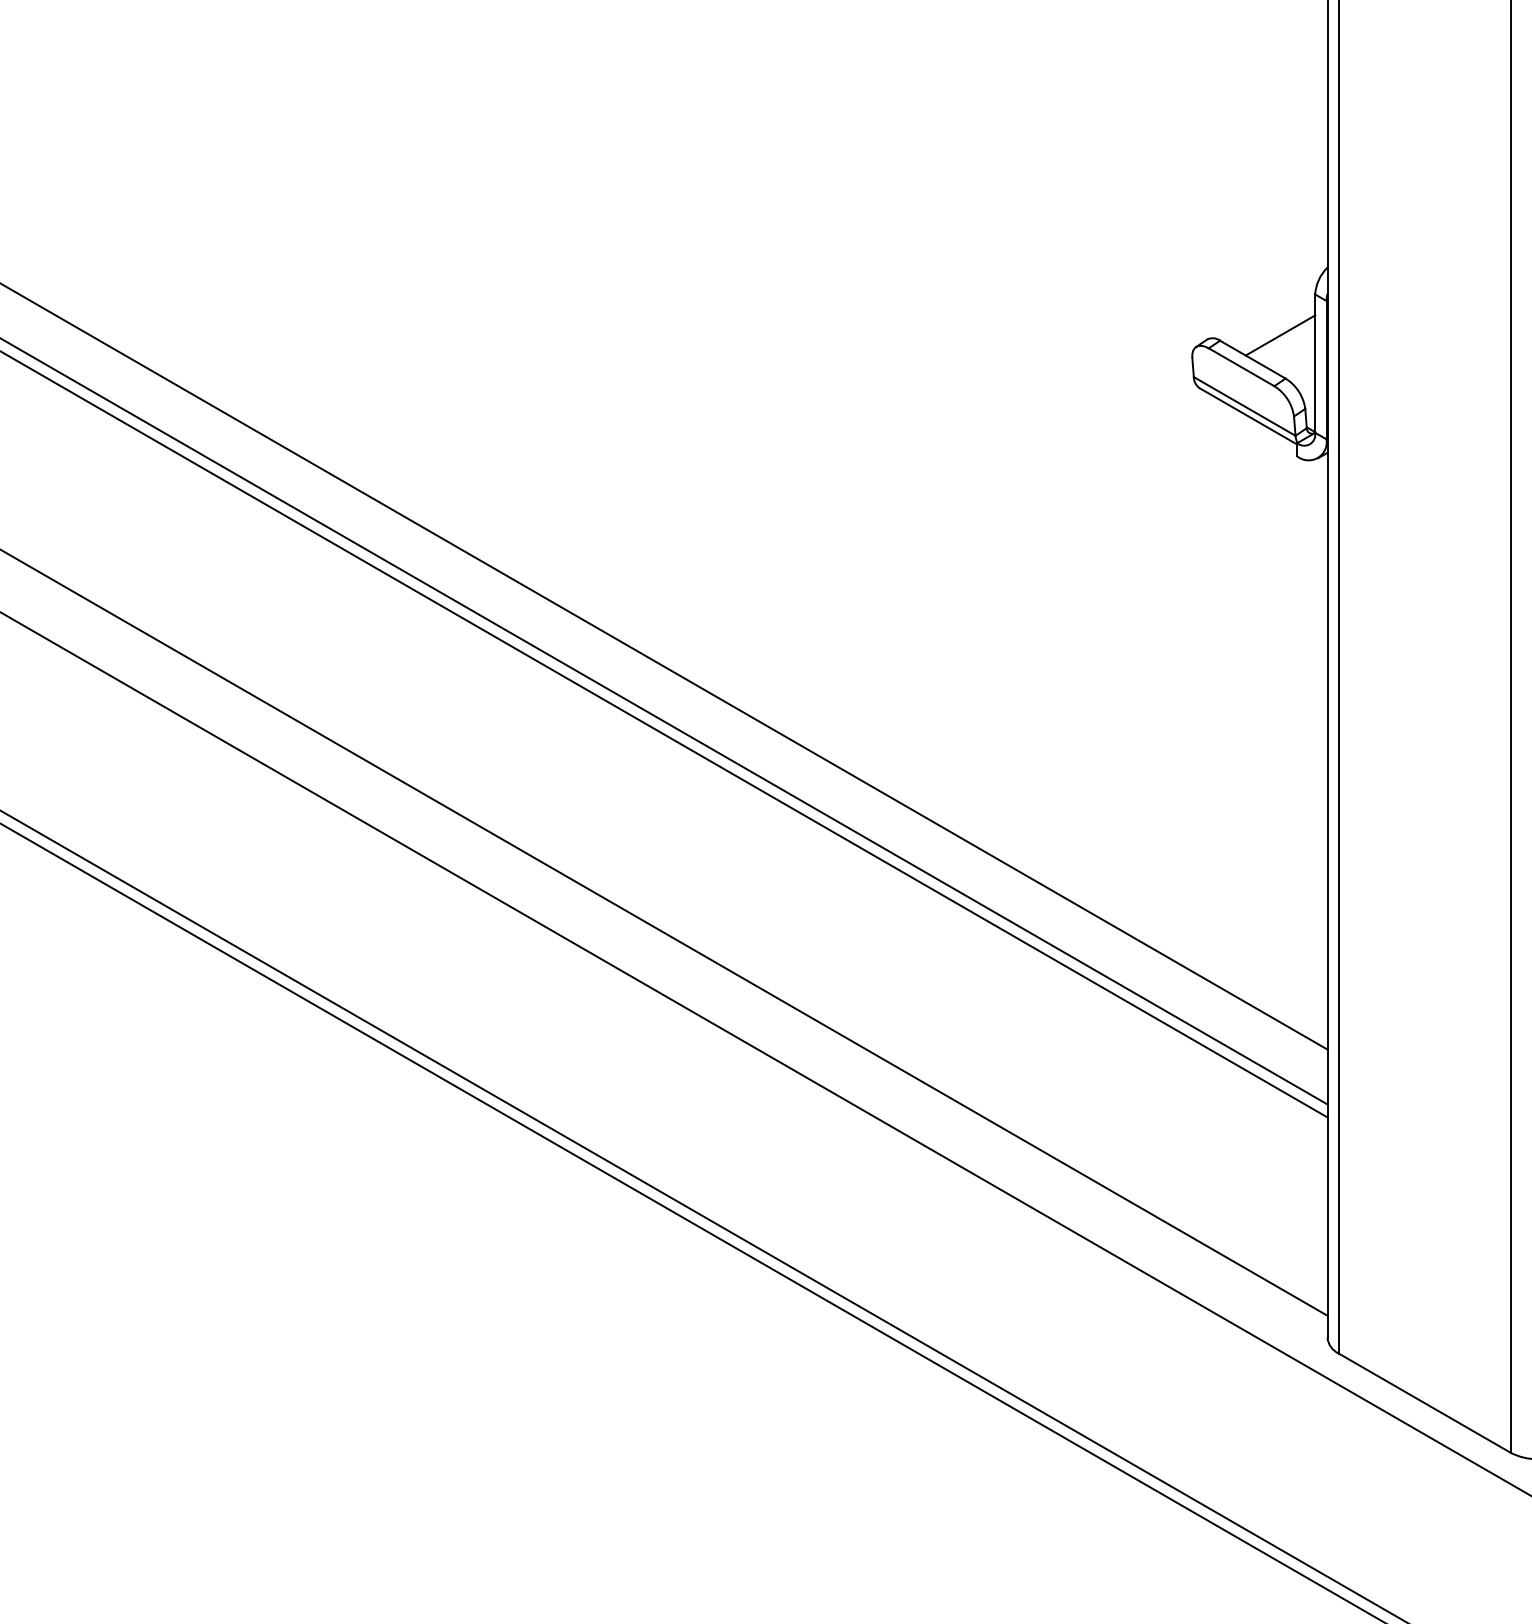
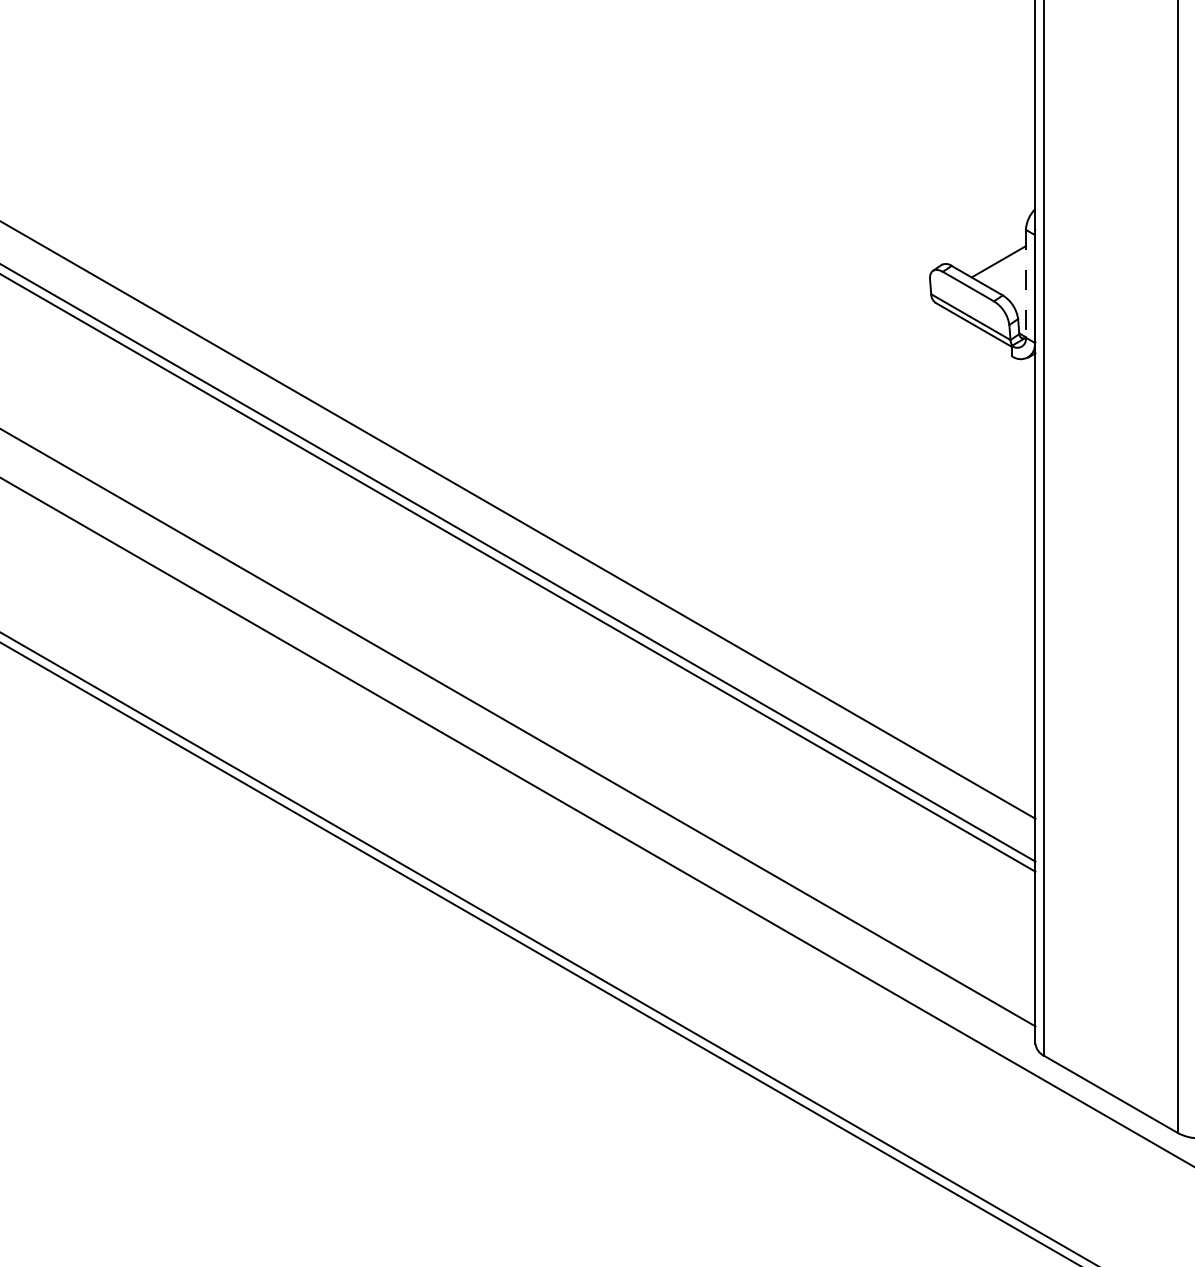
line: (1315, 364) -> (1026, 284), solid -> dashed

